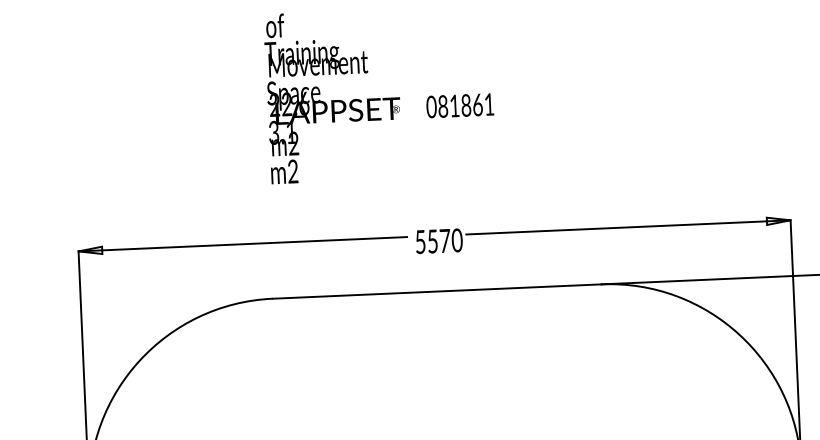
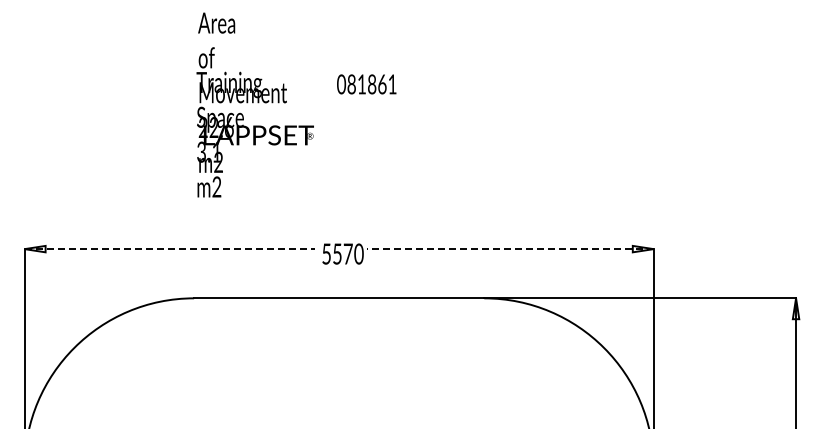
text: (459, 105) -> (366, 84), moved
line: (627, 227) -> (509, 249), solid -> dashed
line: (243, 244) -> (170, 249), solid -> dashed

